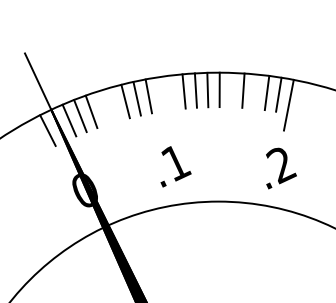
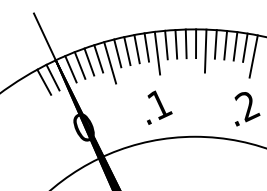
line: (254, 91) -> (225, 45), added
line: (160, 94) -> (146, 47), added
line: (231, 98) -> (205, 50), added
line: (173, 100) -> (157, 52), added
line: (102, 107) -> (98, 58), added
line: (116, 112) -> (110, 62), added
line: (37, 136) -> (44, 82), added

